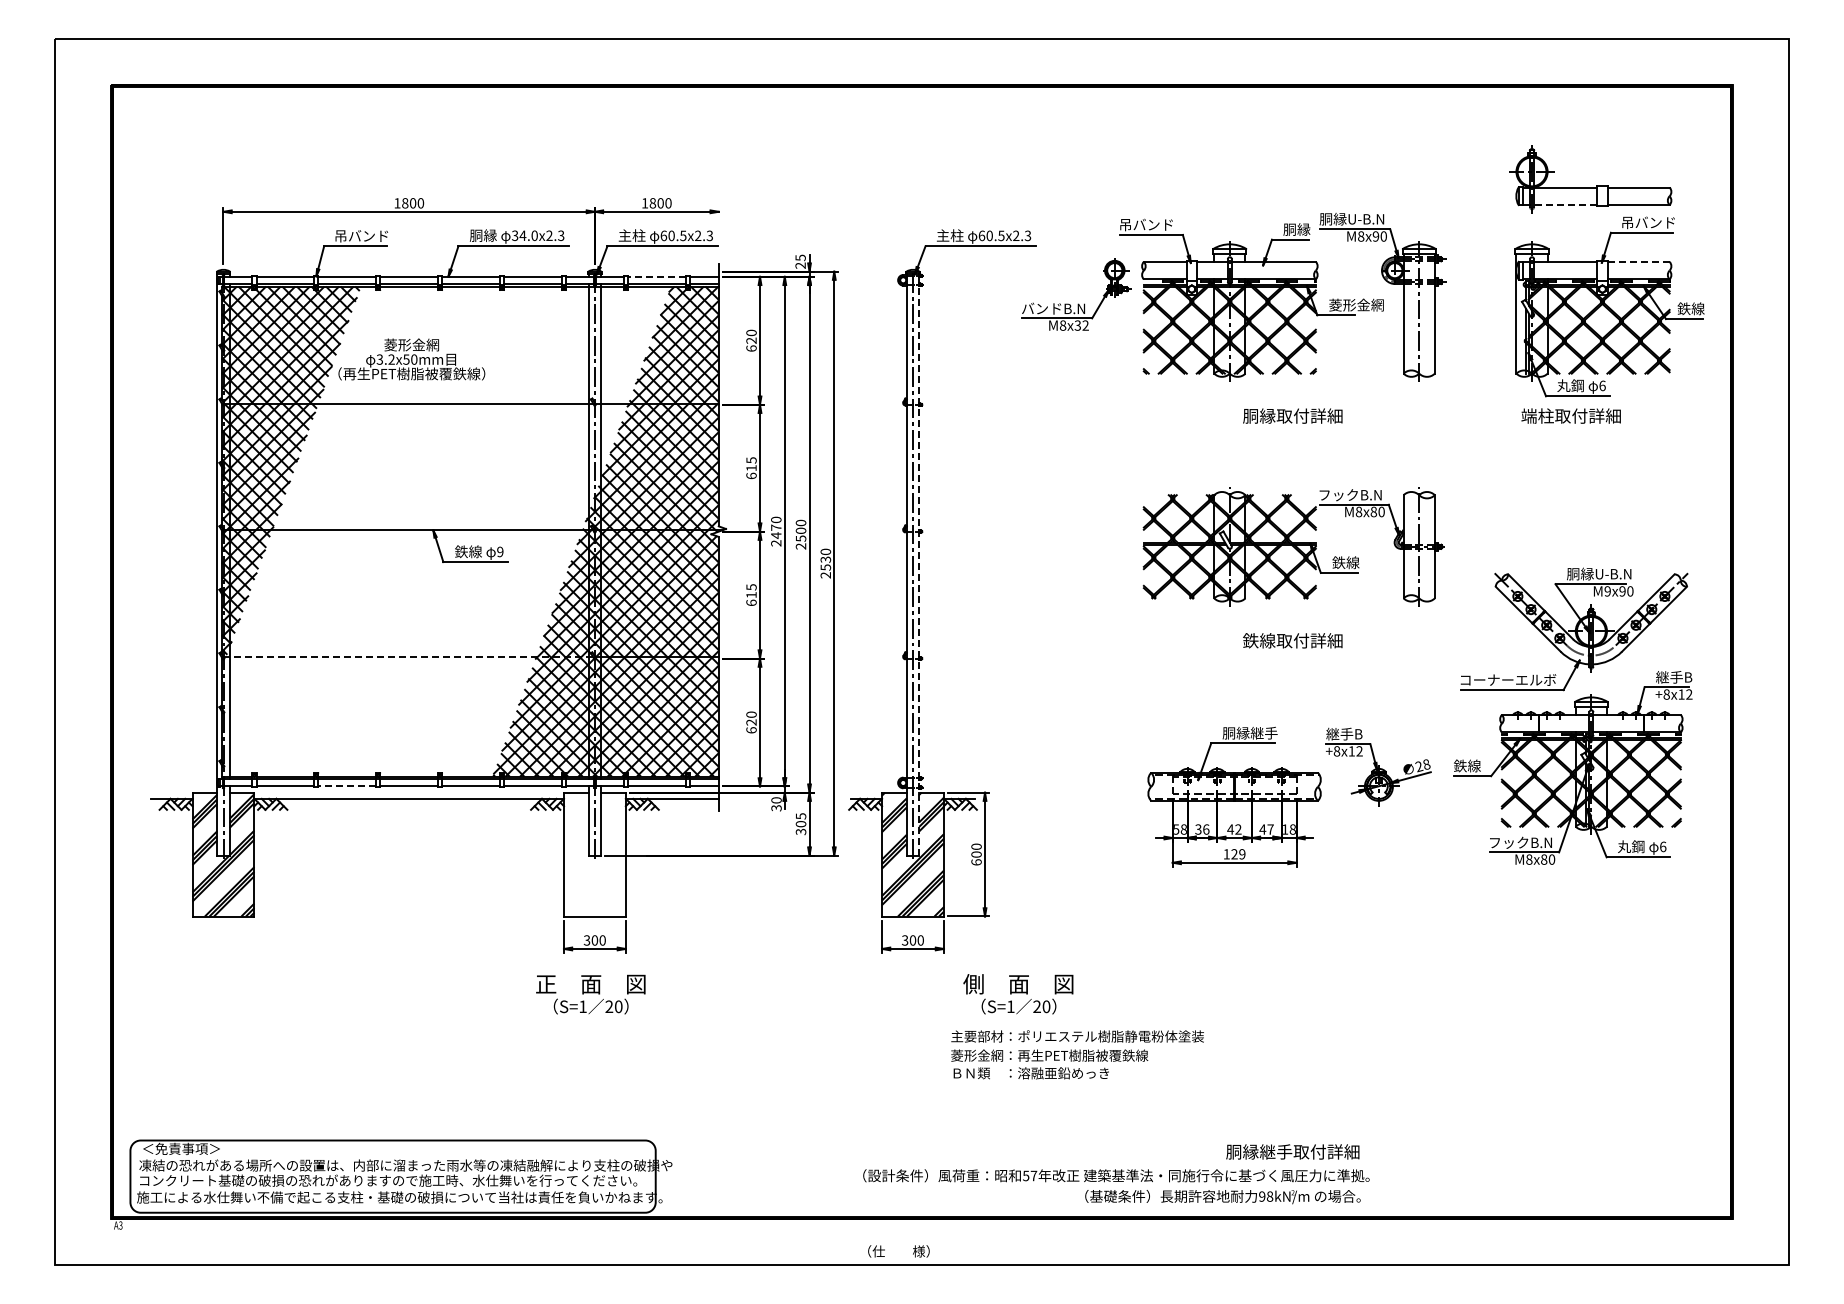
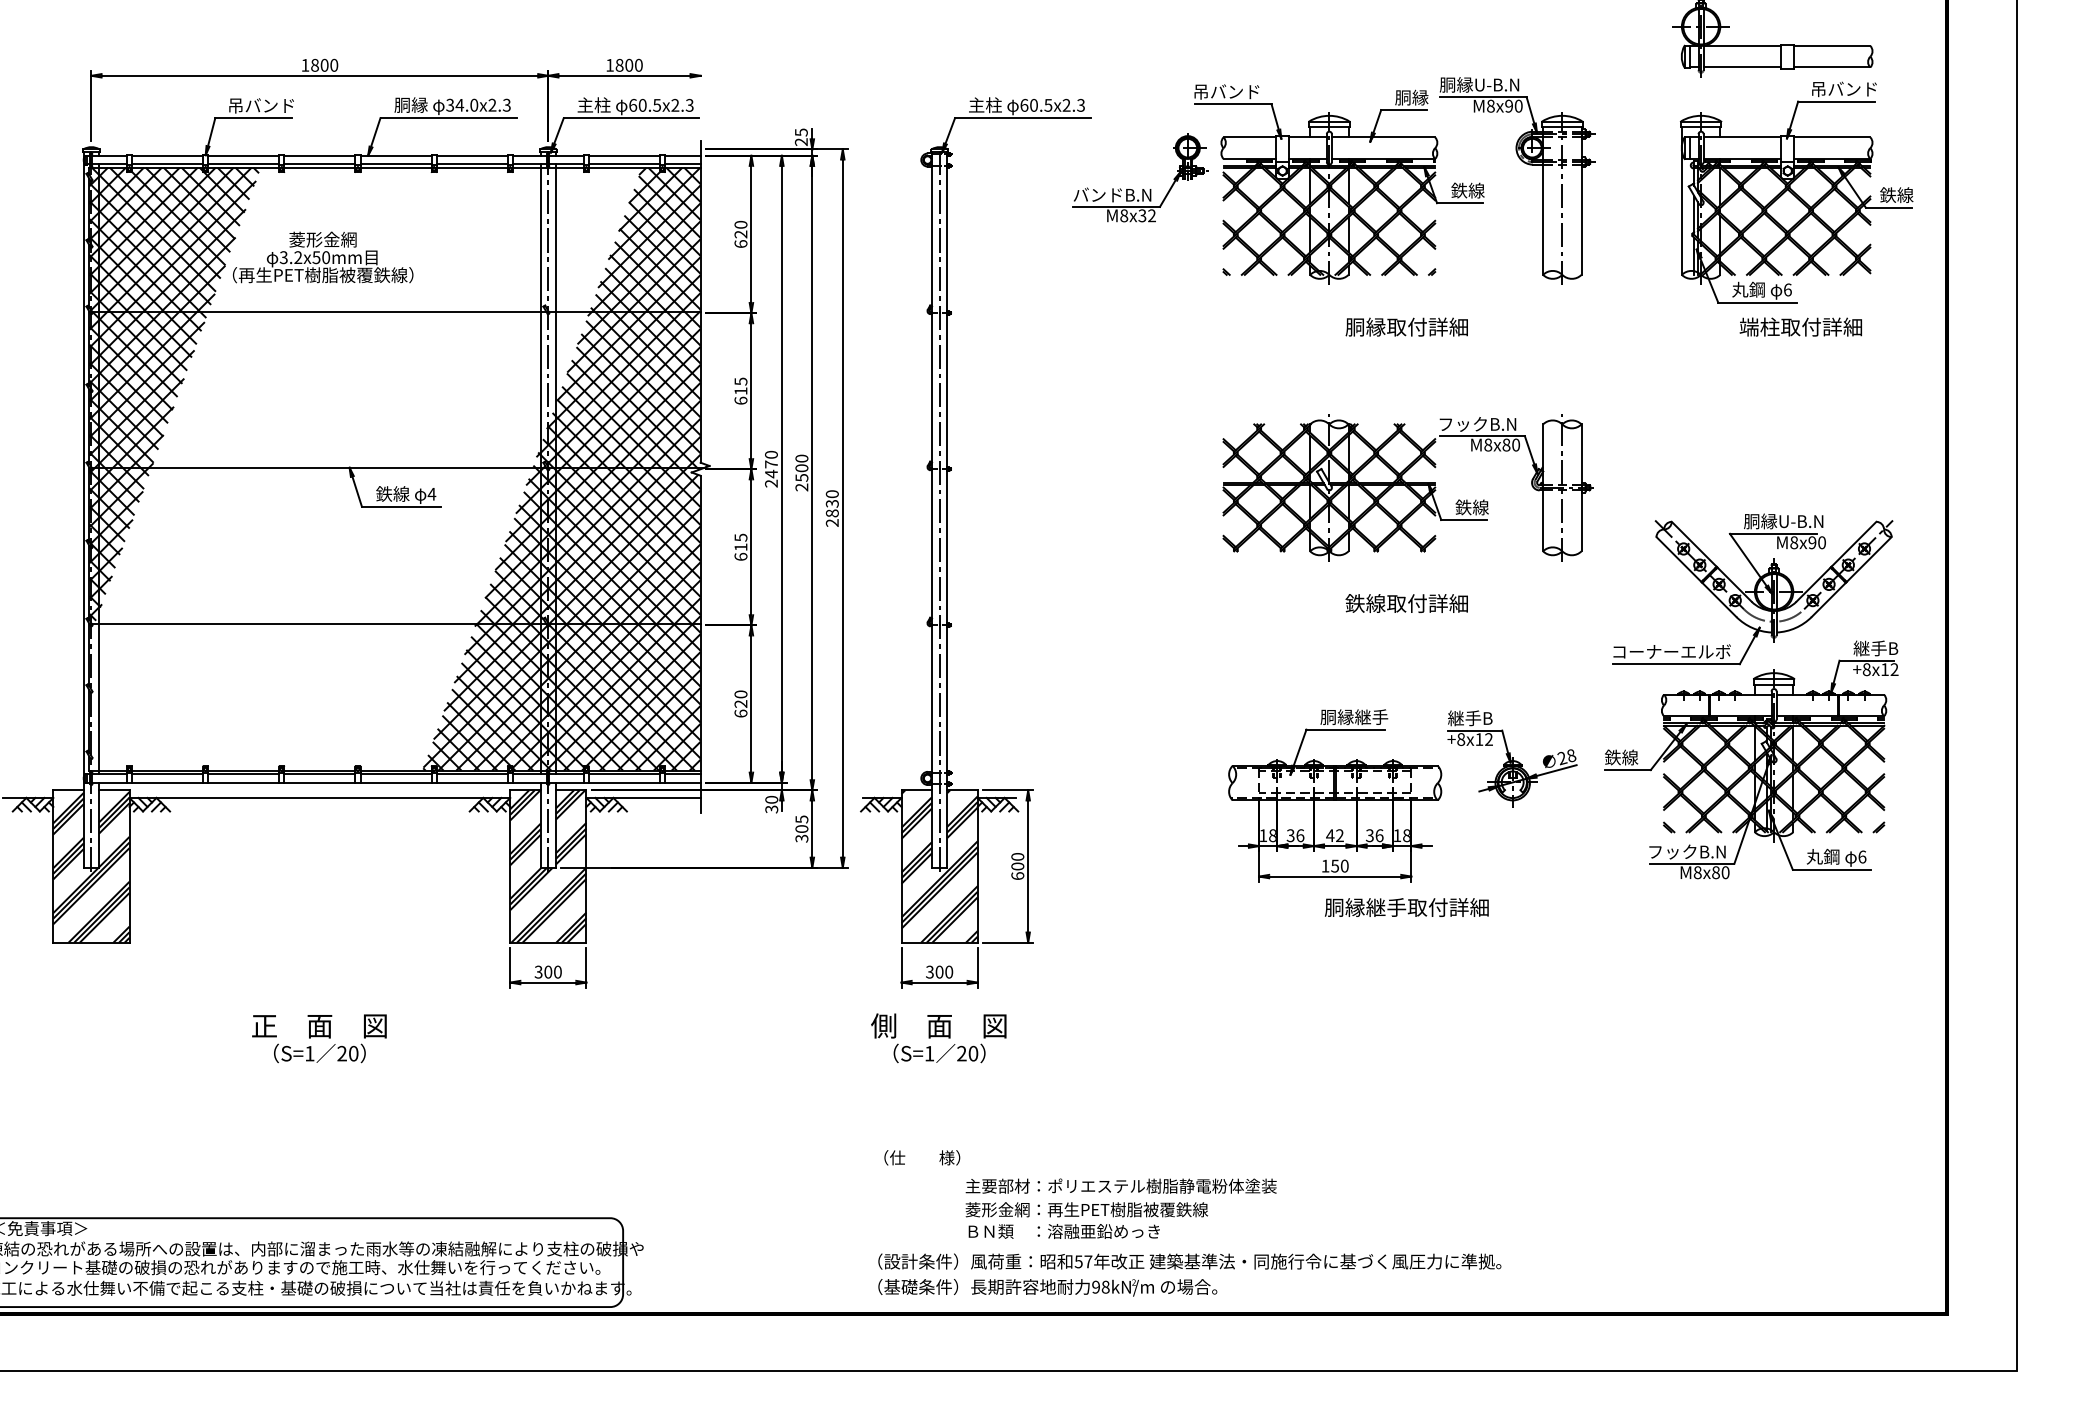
line: (1565, 205) -> (1742, 68), dashed -> solid
line: (1638, 261) -> (1832, 136), dashed -> solid
line: (656, 276) -> (624, 155), dashed -> solid
text: (1356, 304) -> (1485, 189), 菱形金網 -> 鉄線
text: (1570, 415) -> (1800, 326), moved
text: (499, 551) -> (430, 493), 9 -> 4
line: (919, 564) -> (947, 509), dashed -> solid
text: (825, 567) -> (831, 513), 2530 -> 2830
text: (1607, 591) -> (1793, 542), M9x90 -> M8x90
line: (408, 657) -> (319, 624), dashed -> solid
line: (347, 786) -> (243, 782), dashed -> solid
text: (1176, 829) -> (1263, 835), 58 -> 18
text: (1266, 829) -> (1374, 835), 47 -> 36
hatch: (594, 854) -> (547, 866), added
text: (1238, 854) -> (1340, 866), 129 -> 150
text: (590, 994) -> (319, 1038), moved
text: (1018, 994) -> (938, 1038), moved
text: (1077, 1054) -> (1121, 1208), moved
text: (1292, 1151) -> (1406, 906), moved
text: (1222, 1197) -> (1047, 1288), moved
text: (898, 1251) -> (921, 1157), moved

